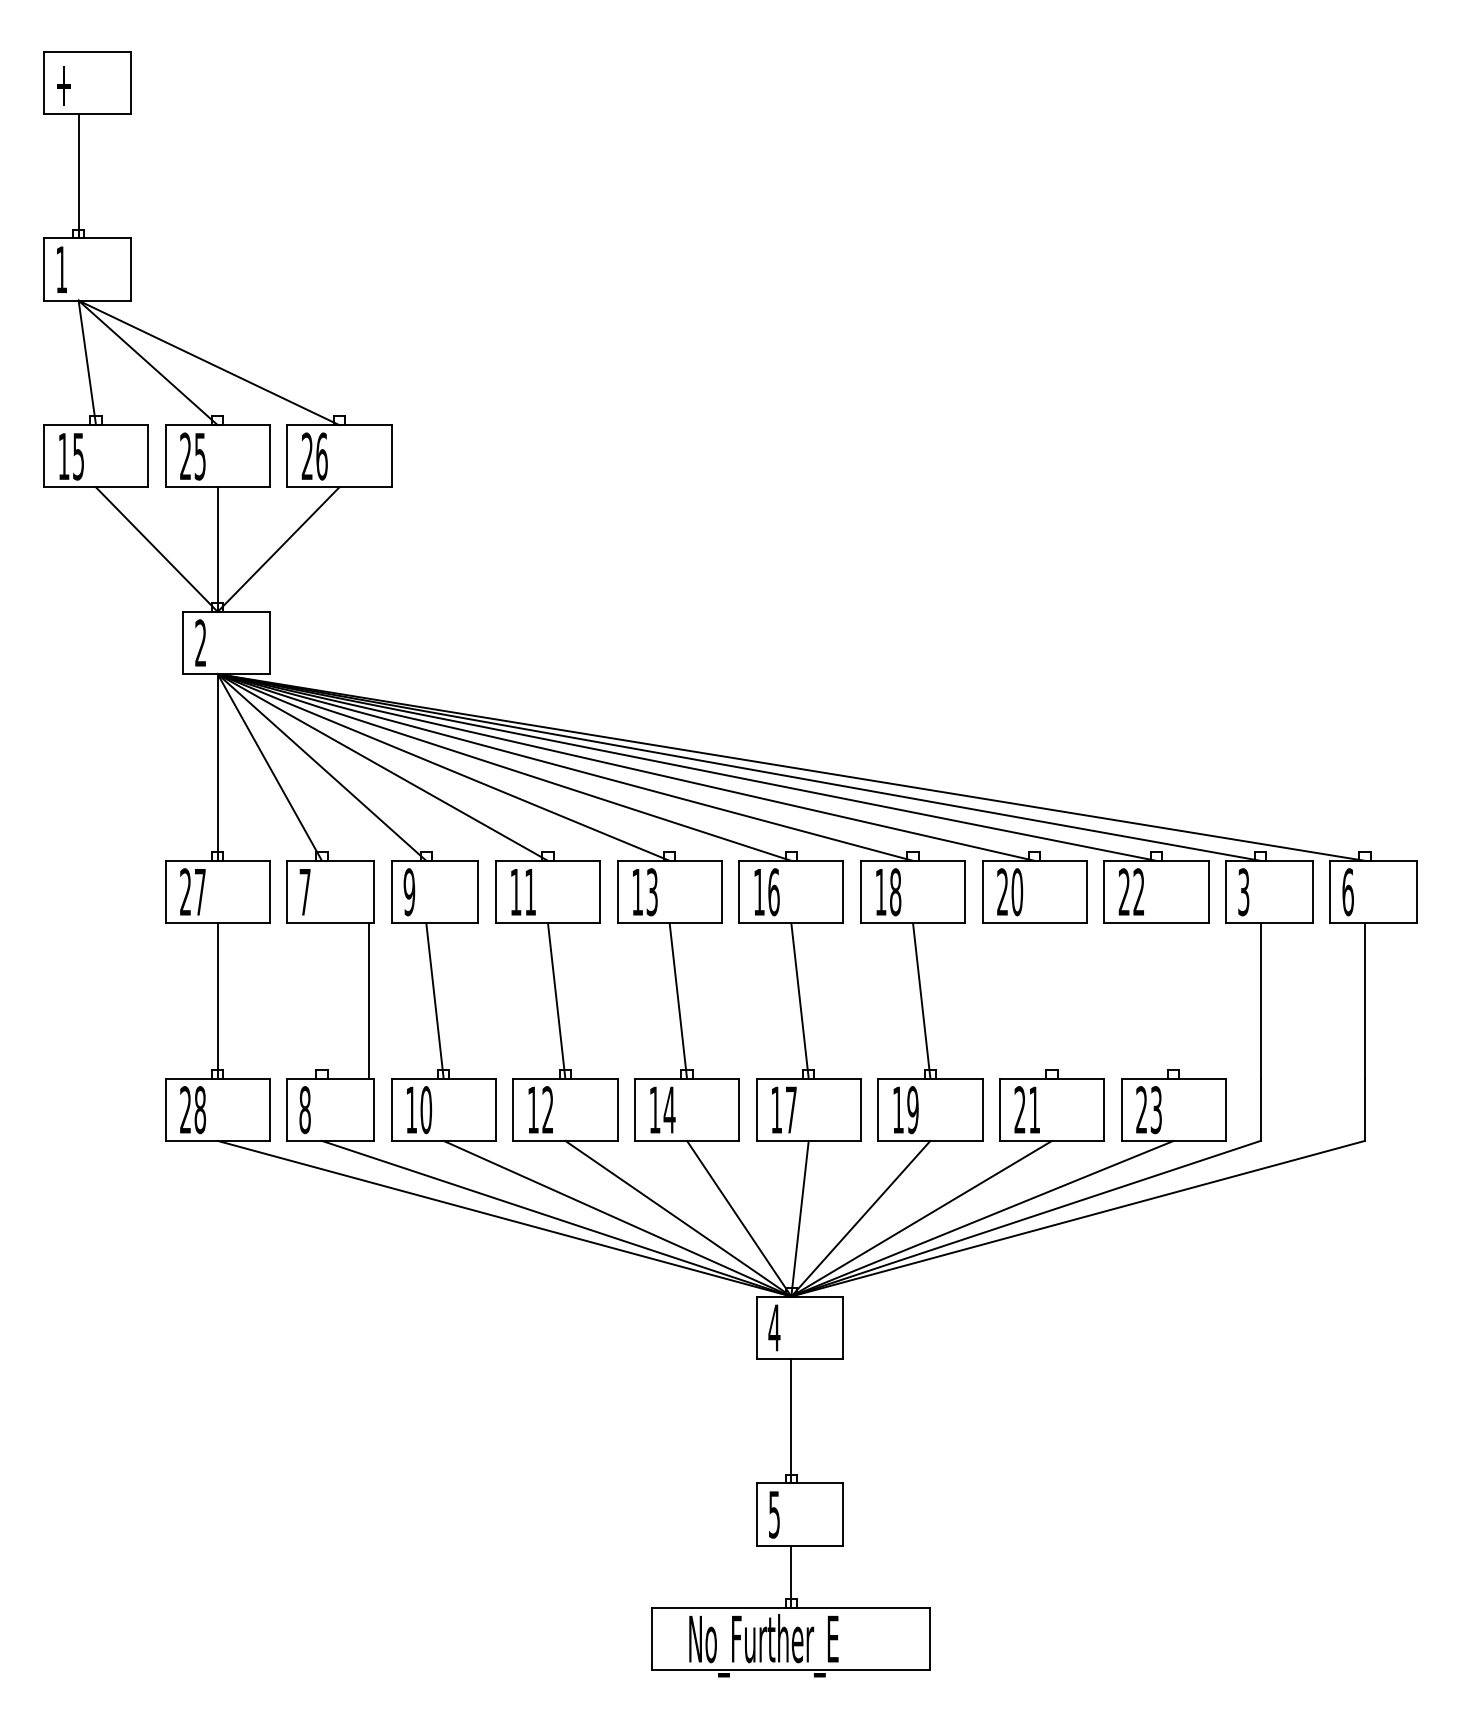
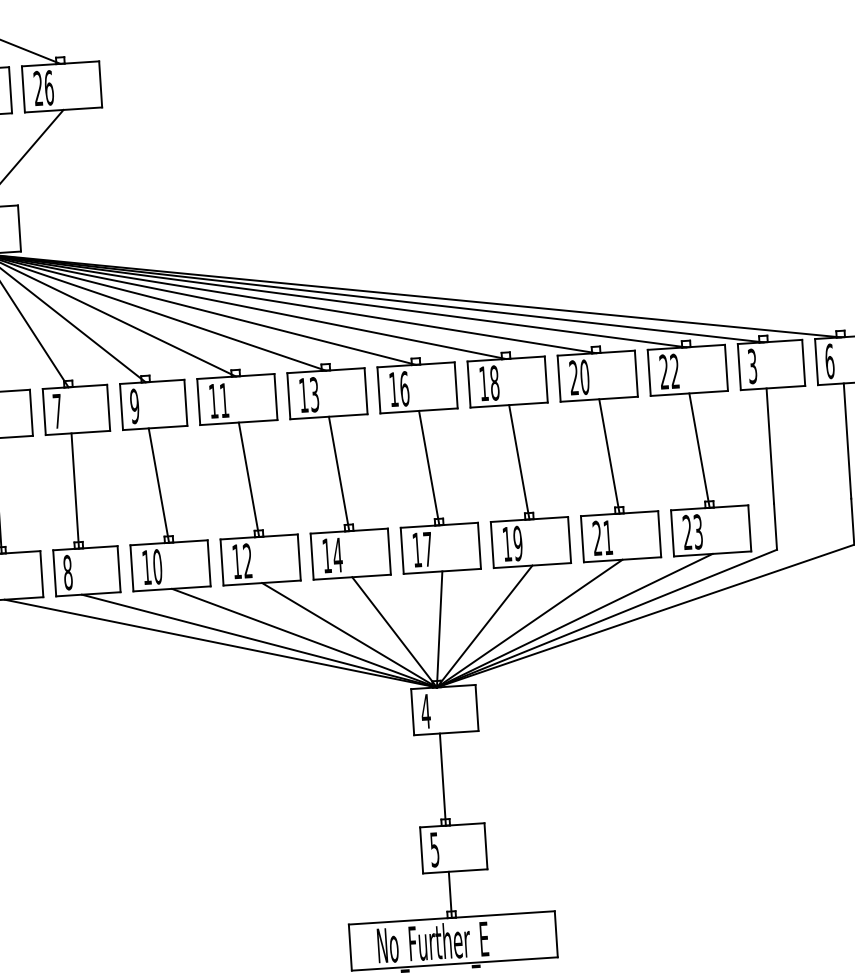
line: (368, 1000) -> (74, 490), moved
line: (1043, 1000) -> (609, 456), added
line: (1164, 1000) -> (699, 450), added

